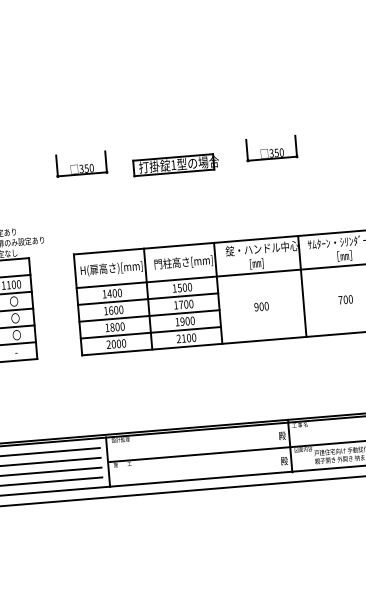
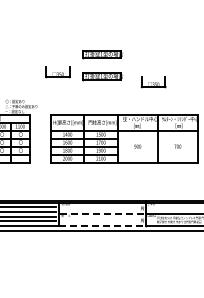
part: (171, 119) -> (102, 54), added
part: (271, 149) -> (153, 82), moved
line: (201, 455) -> (103, 214), solid -> dashed
line: (201, 478) -> (102, 225), solid -> dashed

